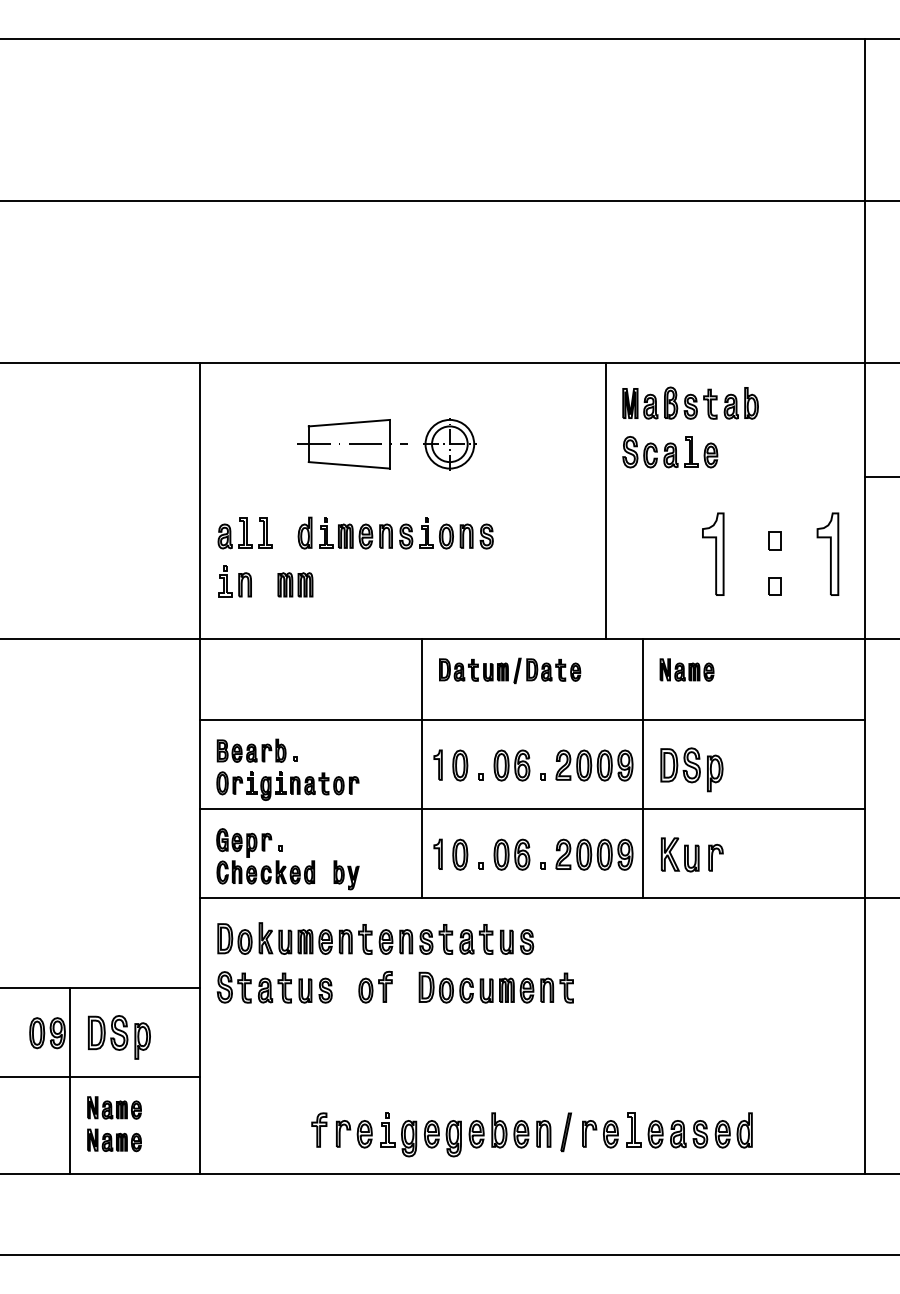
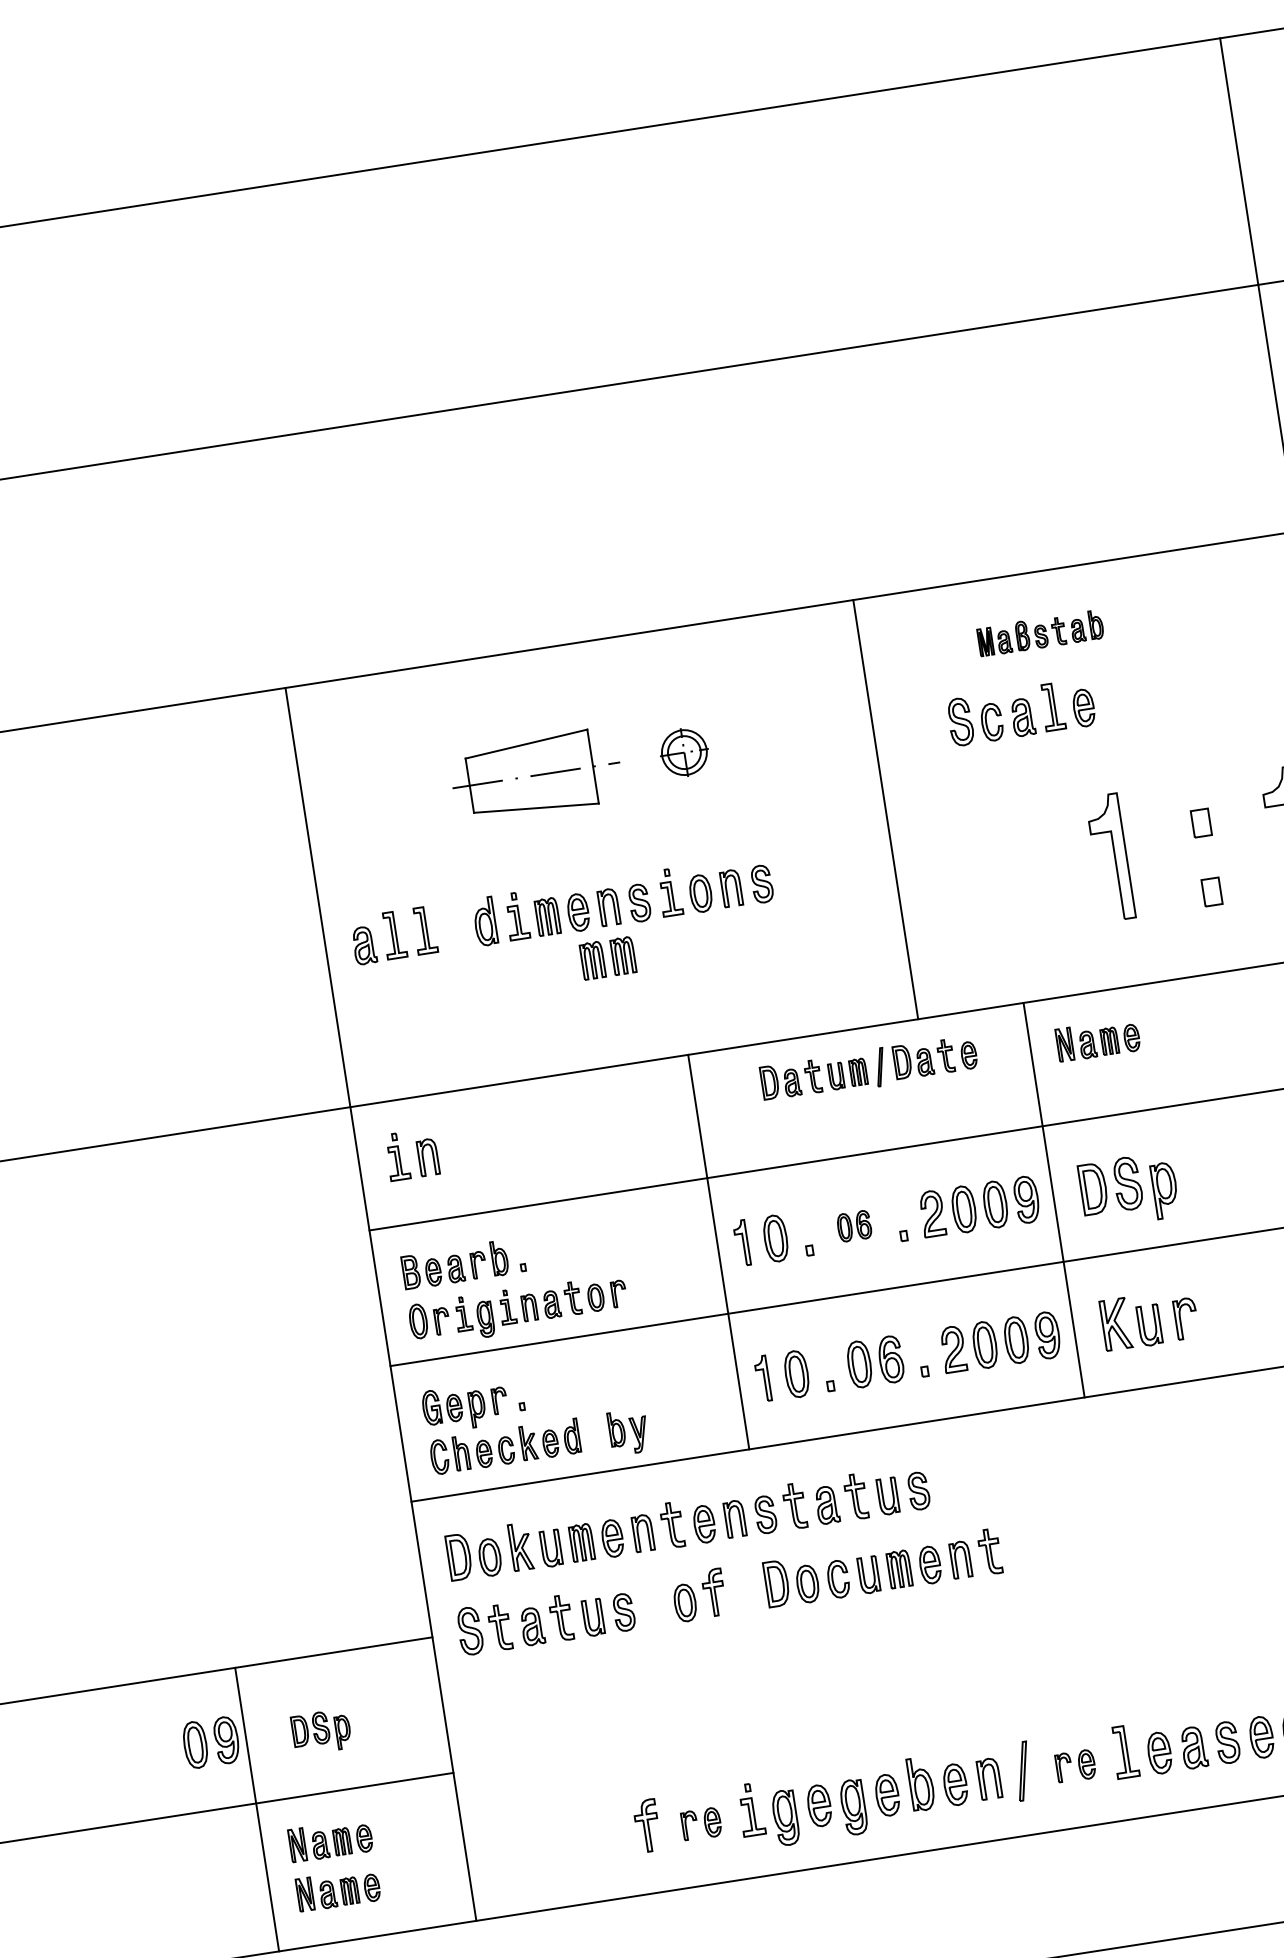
part: (690, 402) -> (1040, 632), size x0.6
part: (449, 444) -> (683, 752), size x0.6
line: (605, 500) -> (885, 808), moved
part: (234, 581) -> (411, 1154), moved
part: (295, 584) -> (608, 957), moved
part: (510, 670) -> (869, 1068), moved
part: (511, 765) -> (853, 1226), size x0.6
part: (119, 1037) -> (321, 1732), size x0.6
part: (354, 1134) -> (701, 1824), size x0.7
part: (600, 1134) -> (1075, 1766), size x0.7

